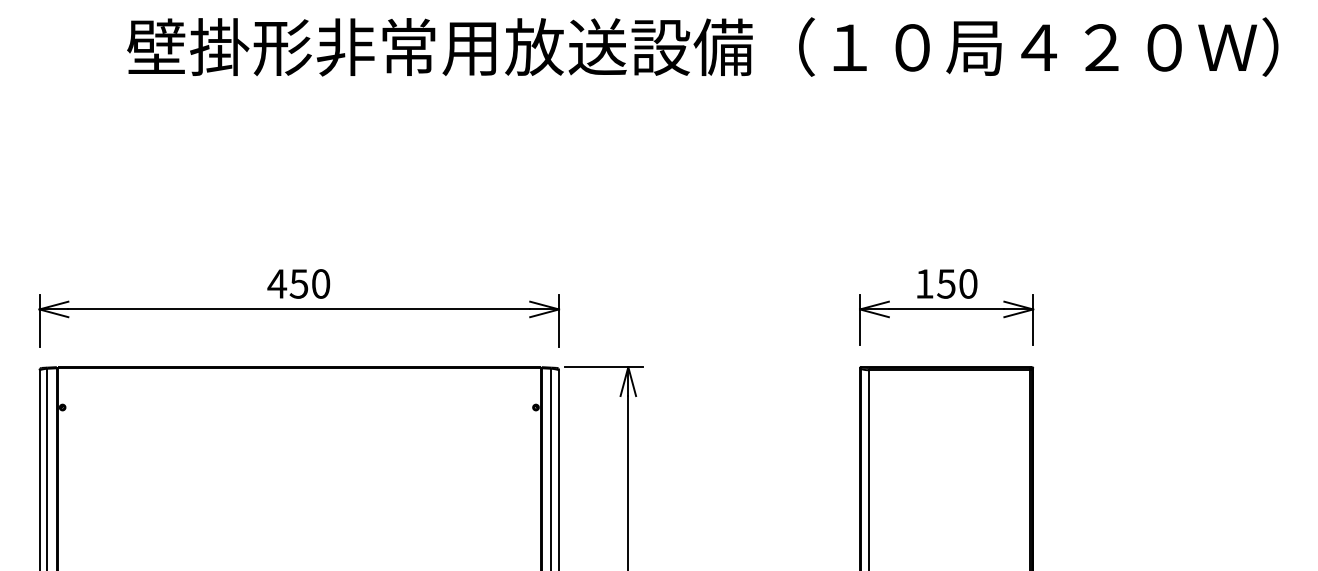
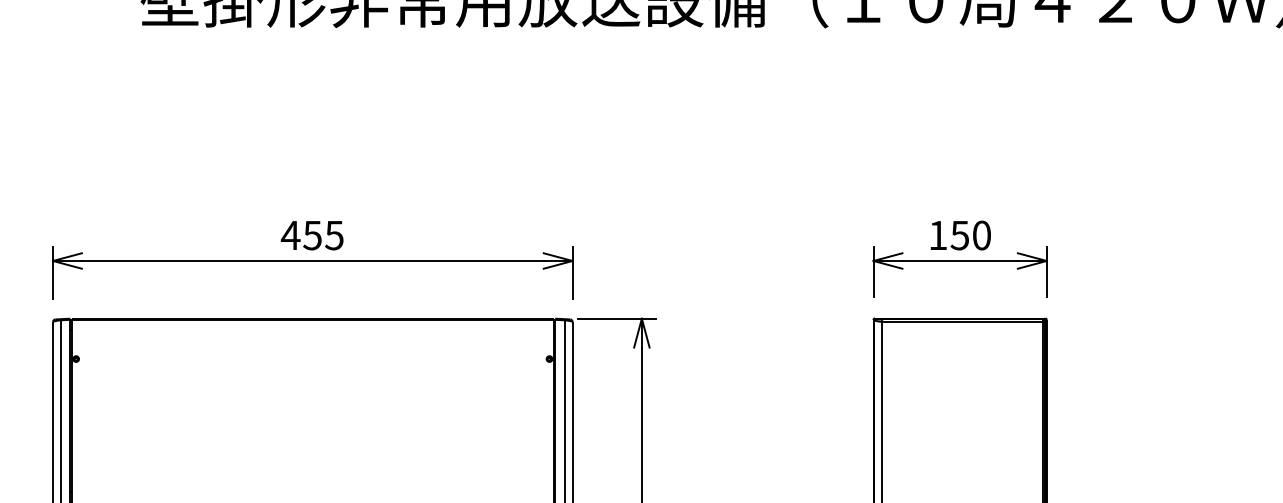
text: (320, 283) -> (334, 235), 450 -> 455

